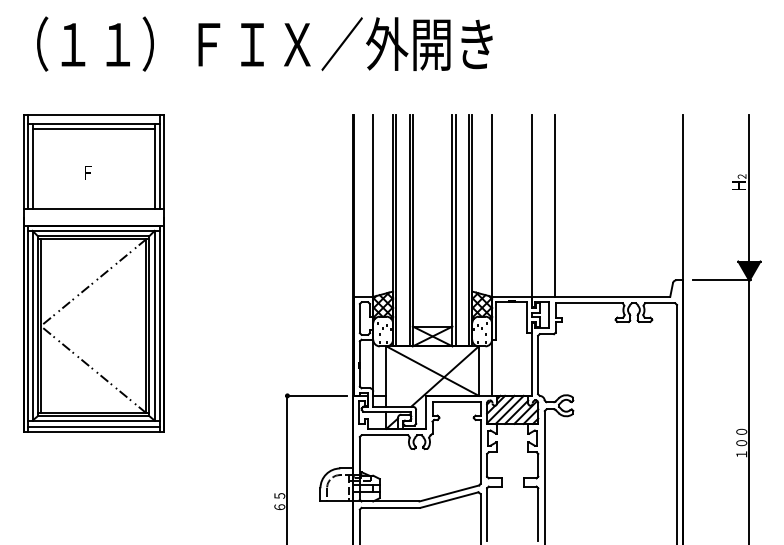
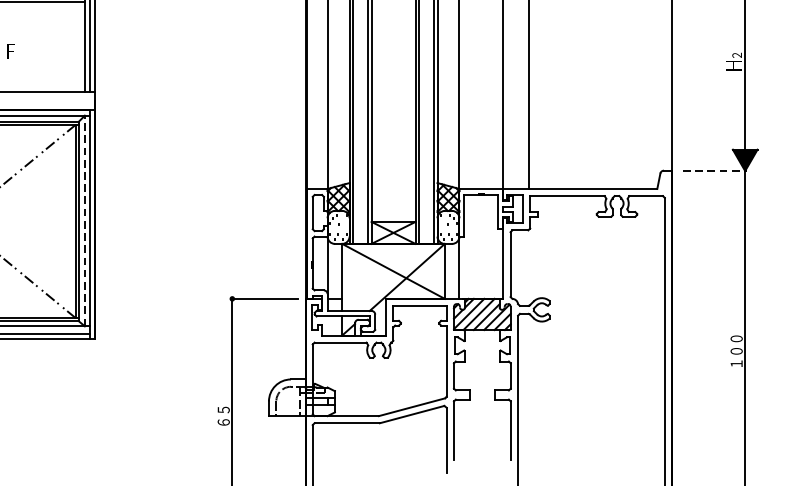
line: (722, 280) -> (715, 170), solid -> dashed
line: (154, 325) -> (84, 220), solid -> dashed

